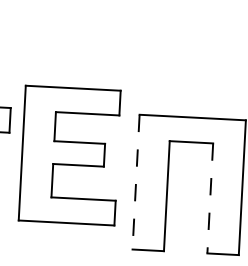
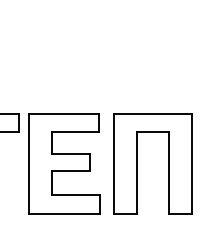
part: (70, 155) -> (64, 163), moved
line: (135, 181) -> (113, 163), dashed -> solid
line: (210, 199) -> (169, 173), dashed -> solid

